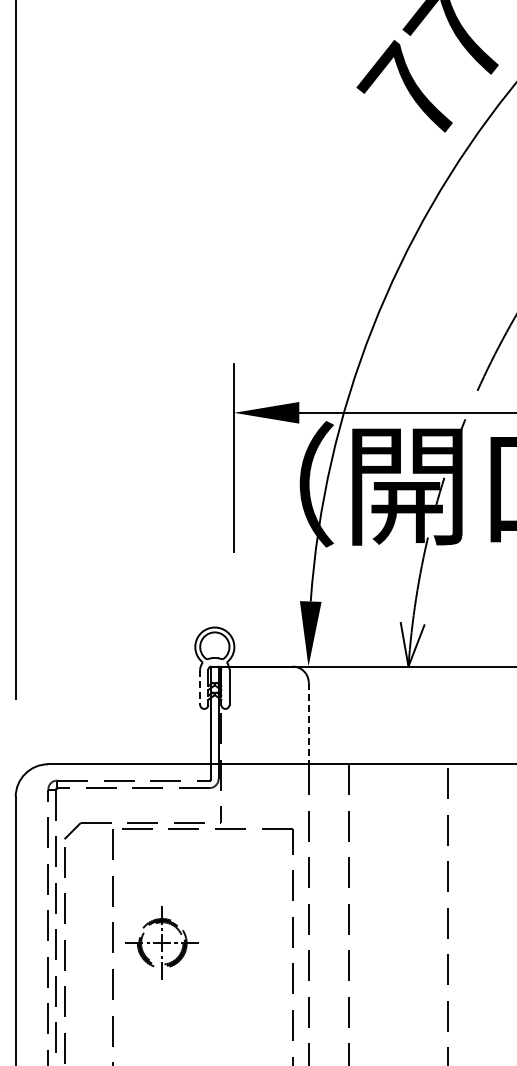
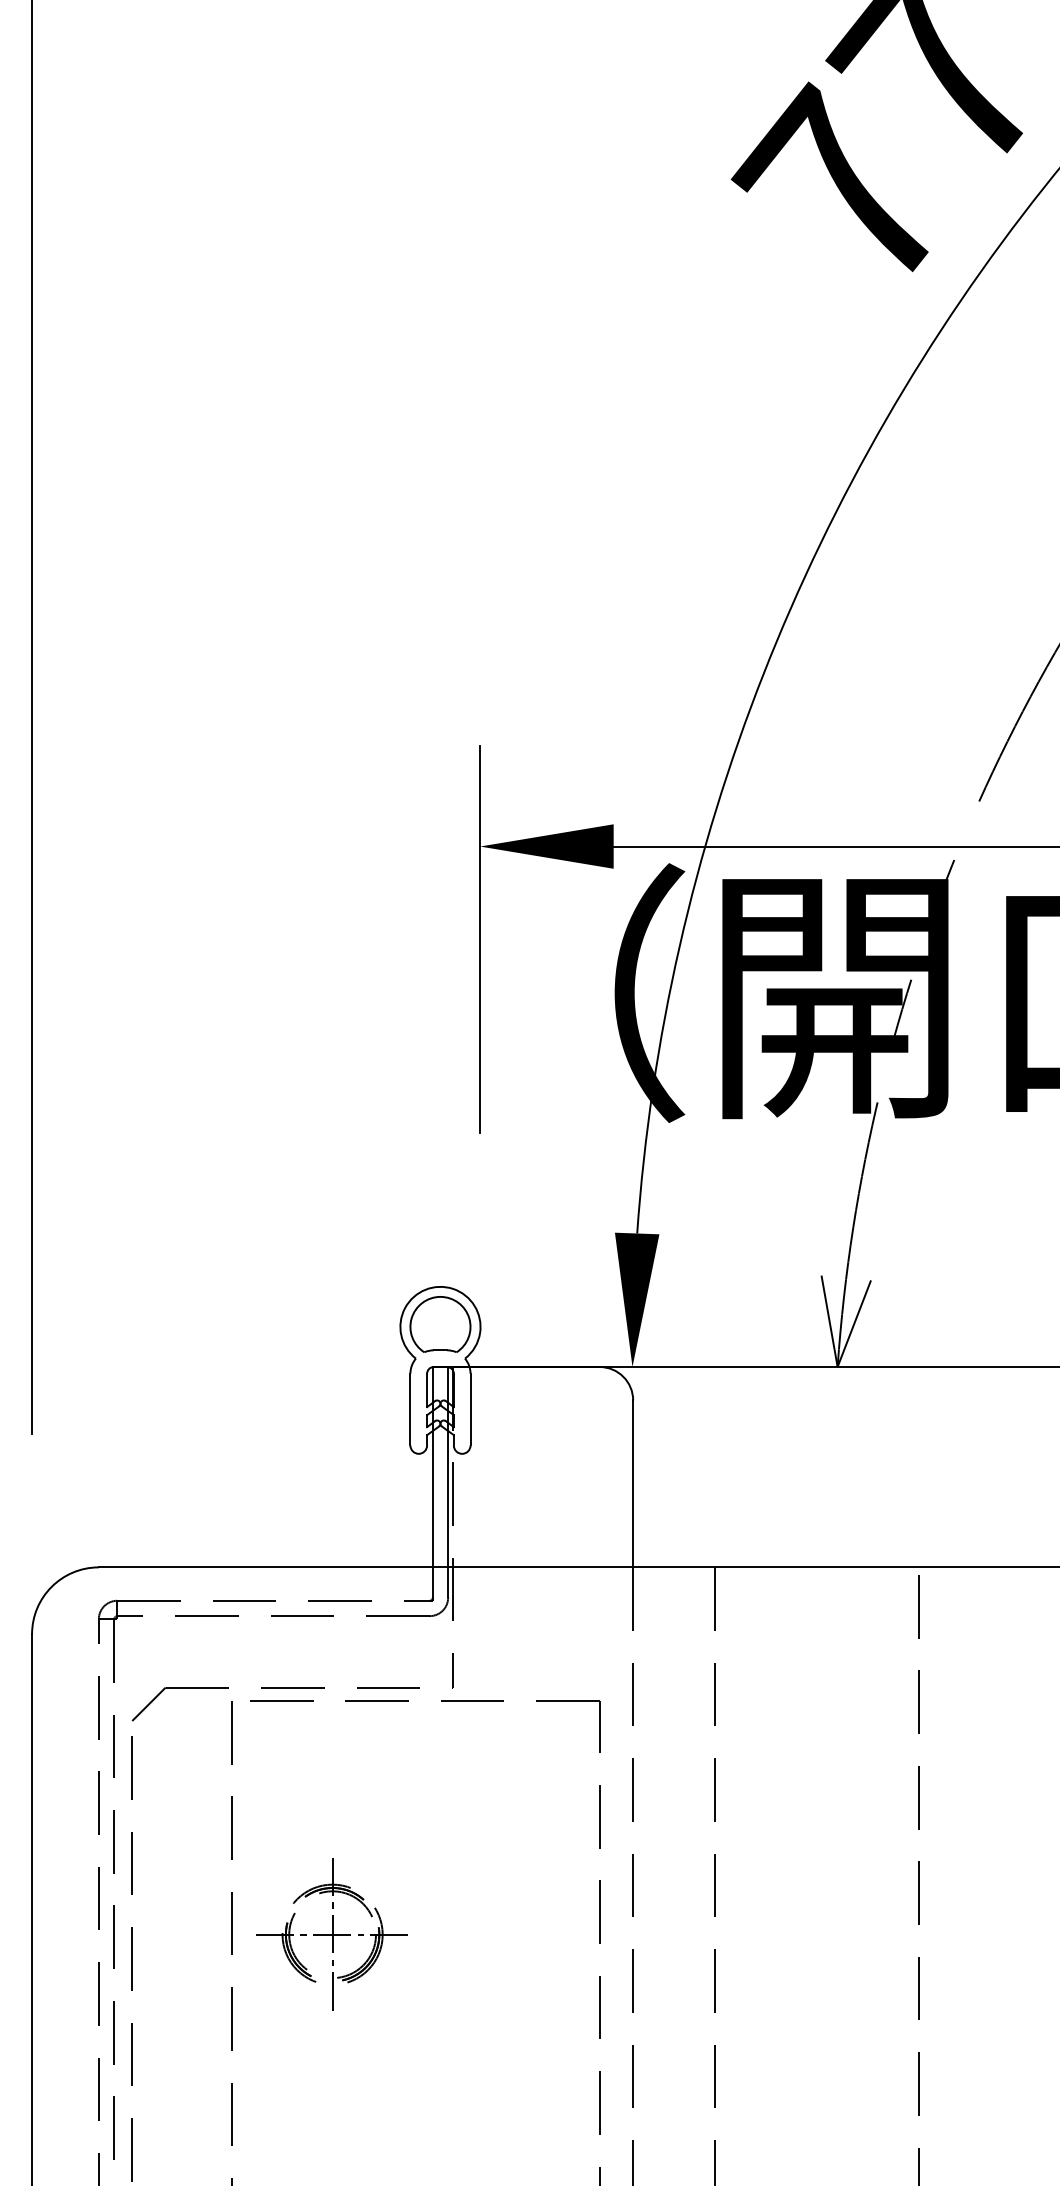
line: (200, 687) -> (411, 1409), dashed -> solid
line: (308, 723) -> (632, 1483), dashed -> solid

